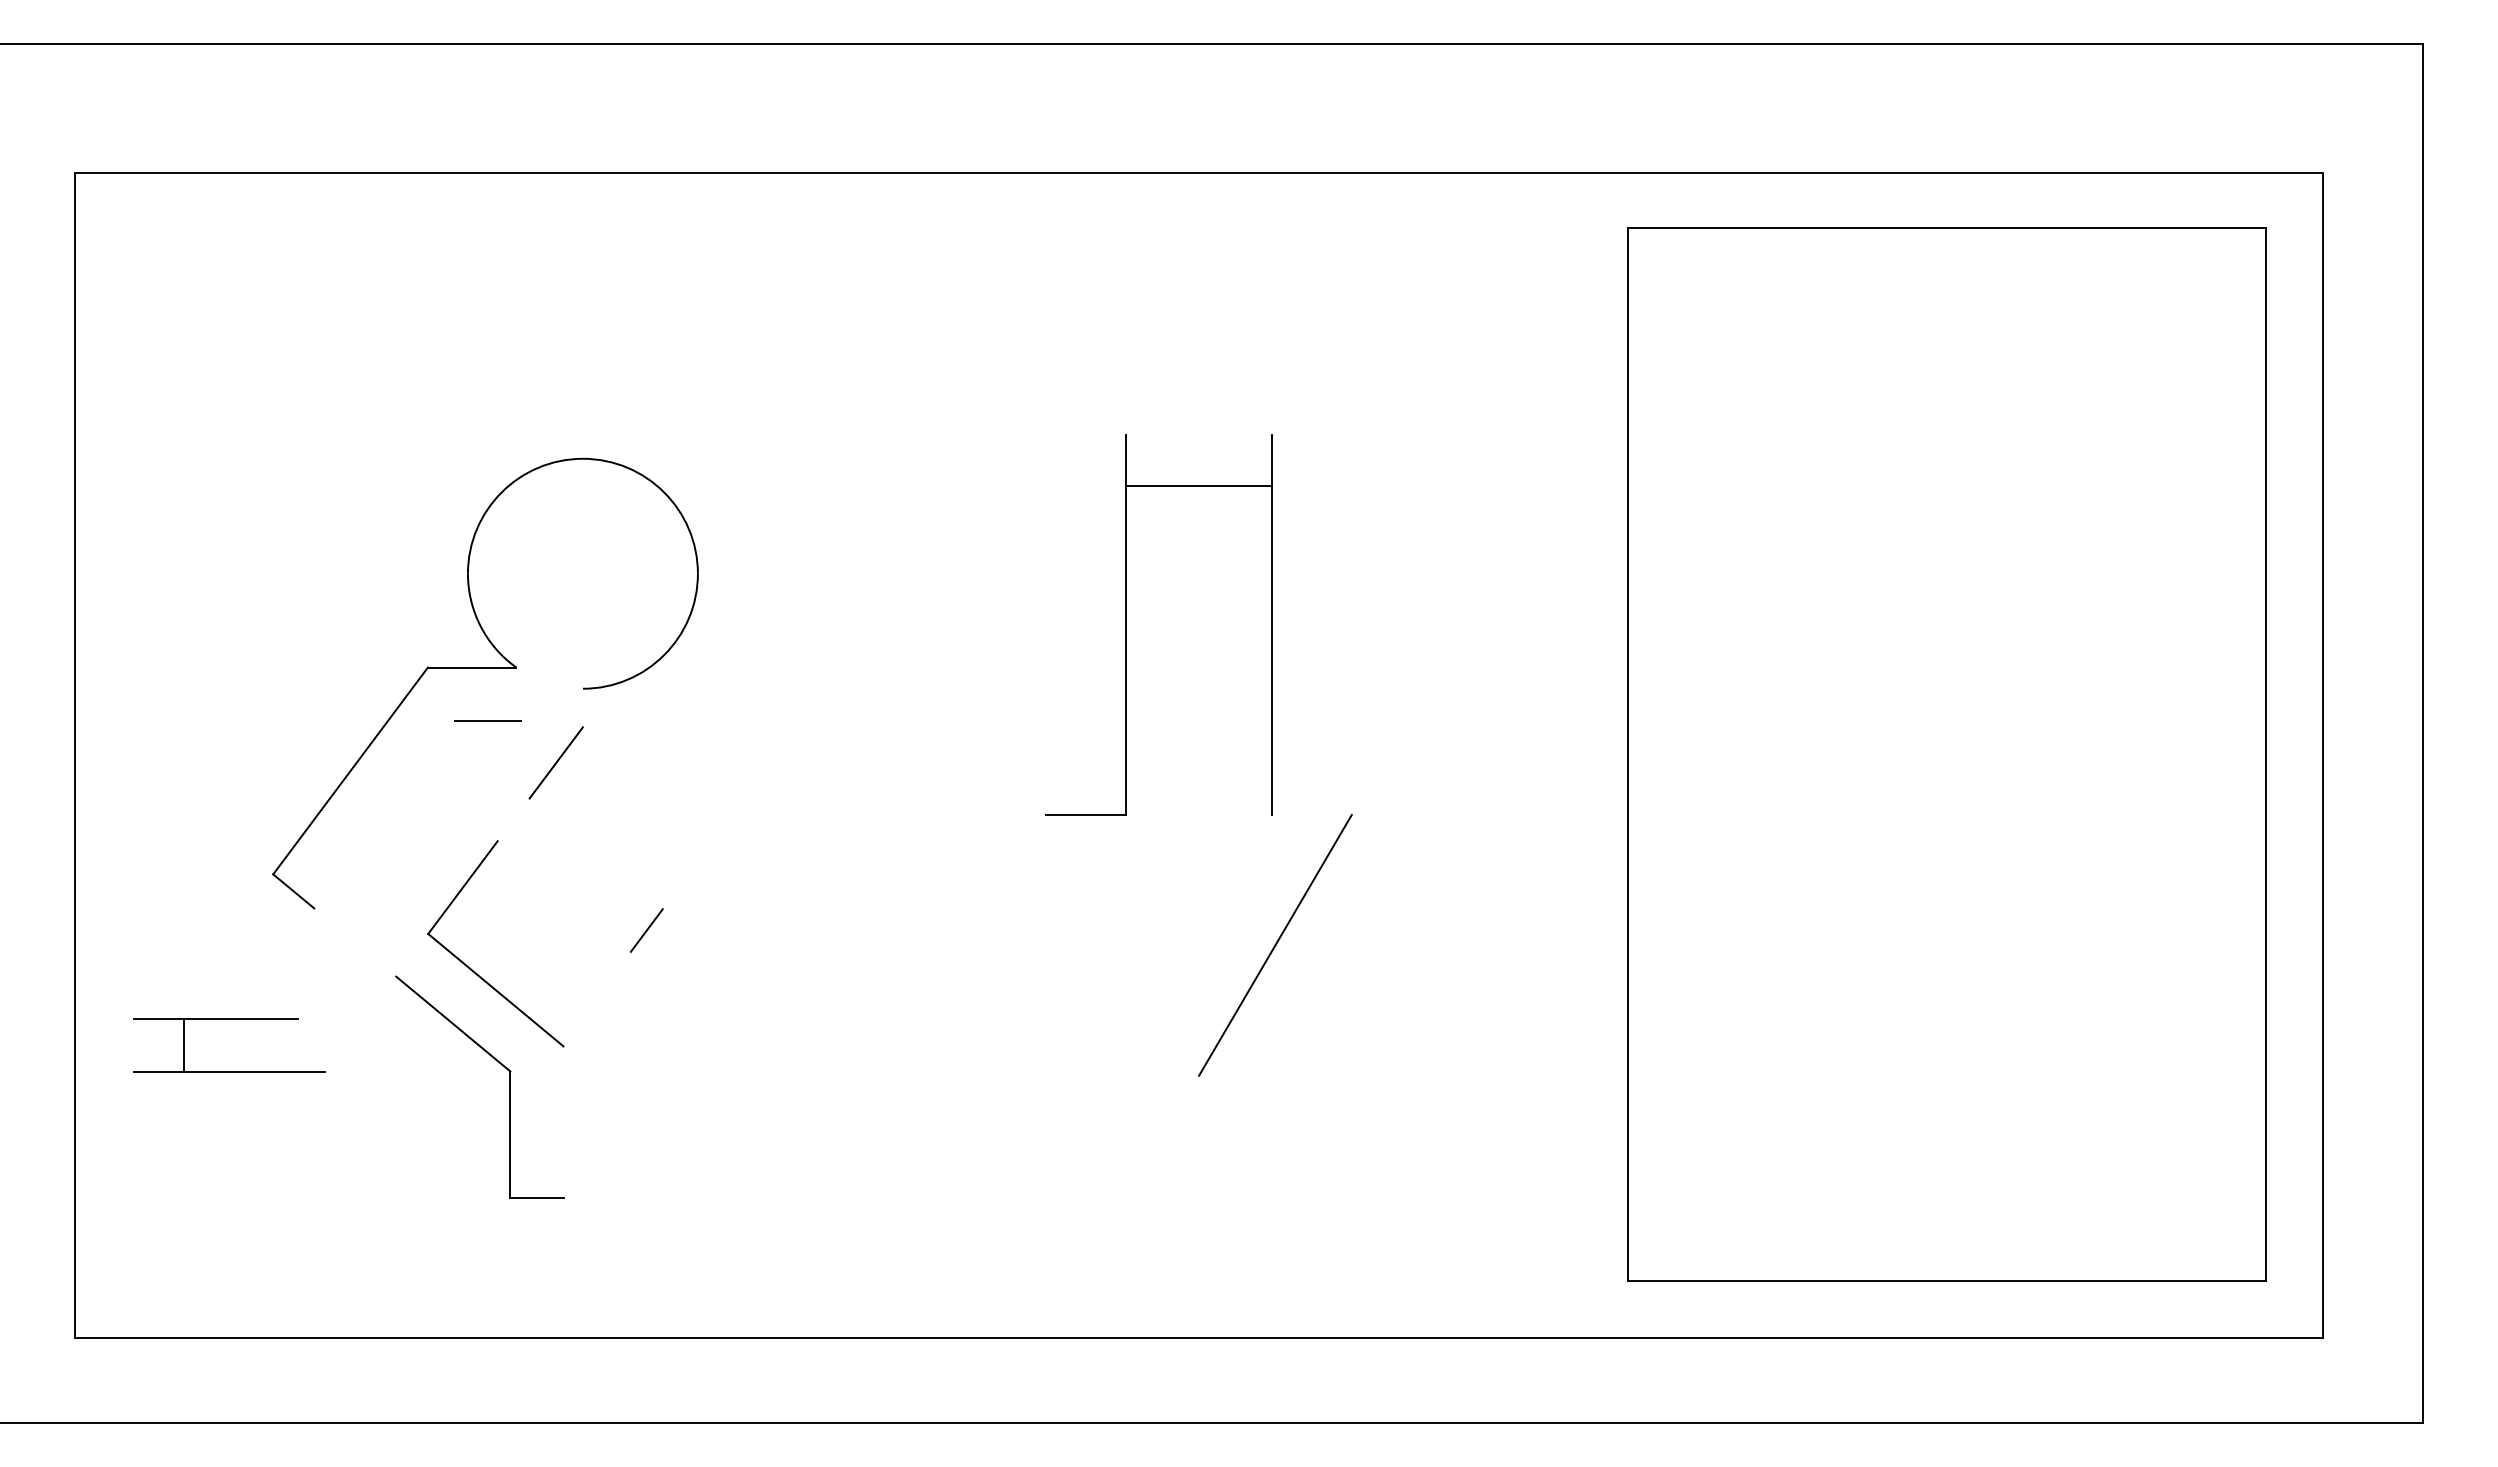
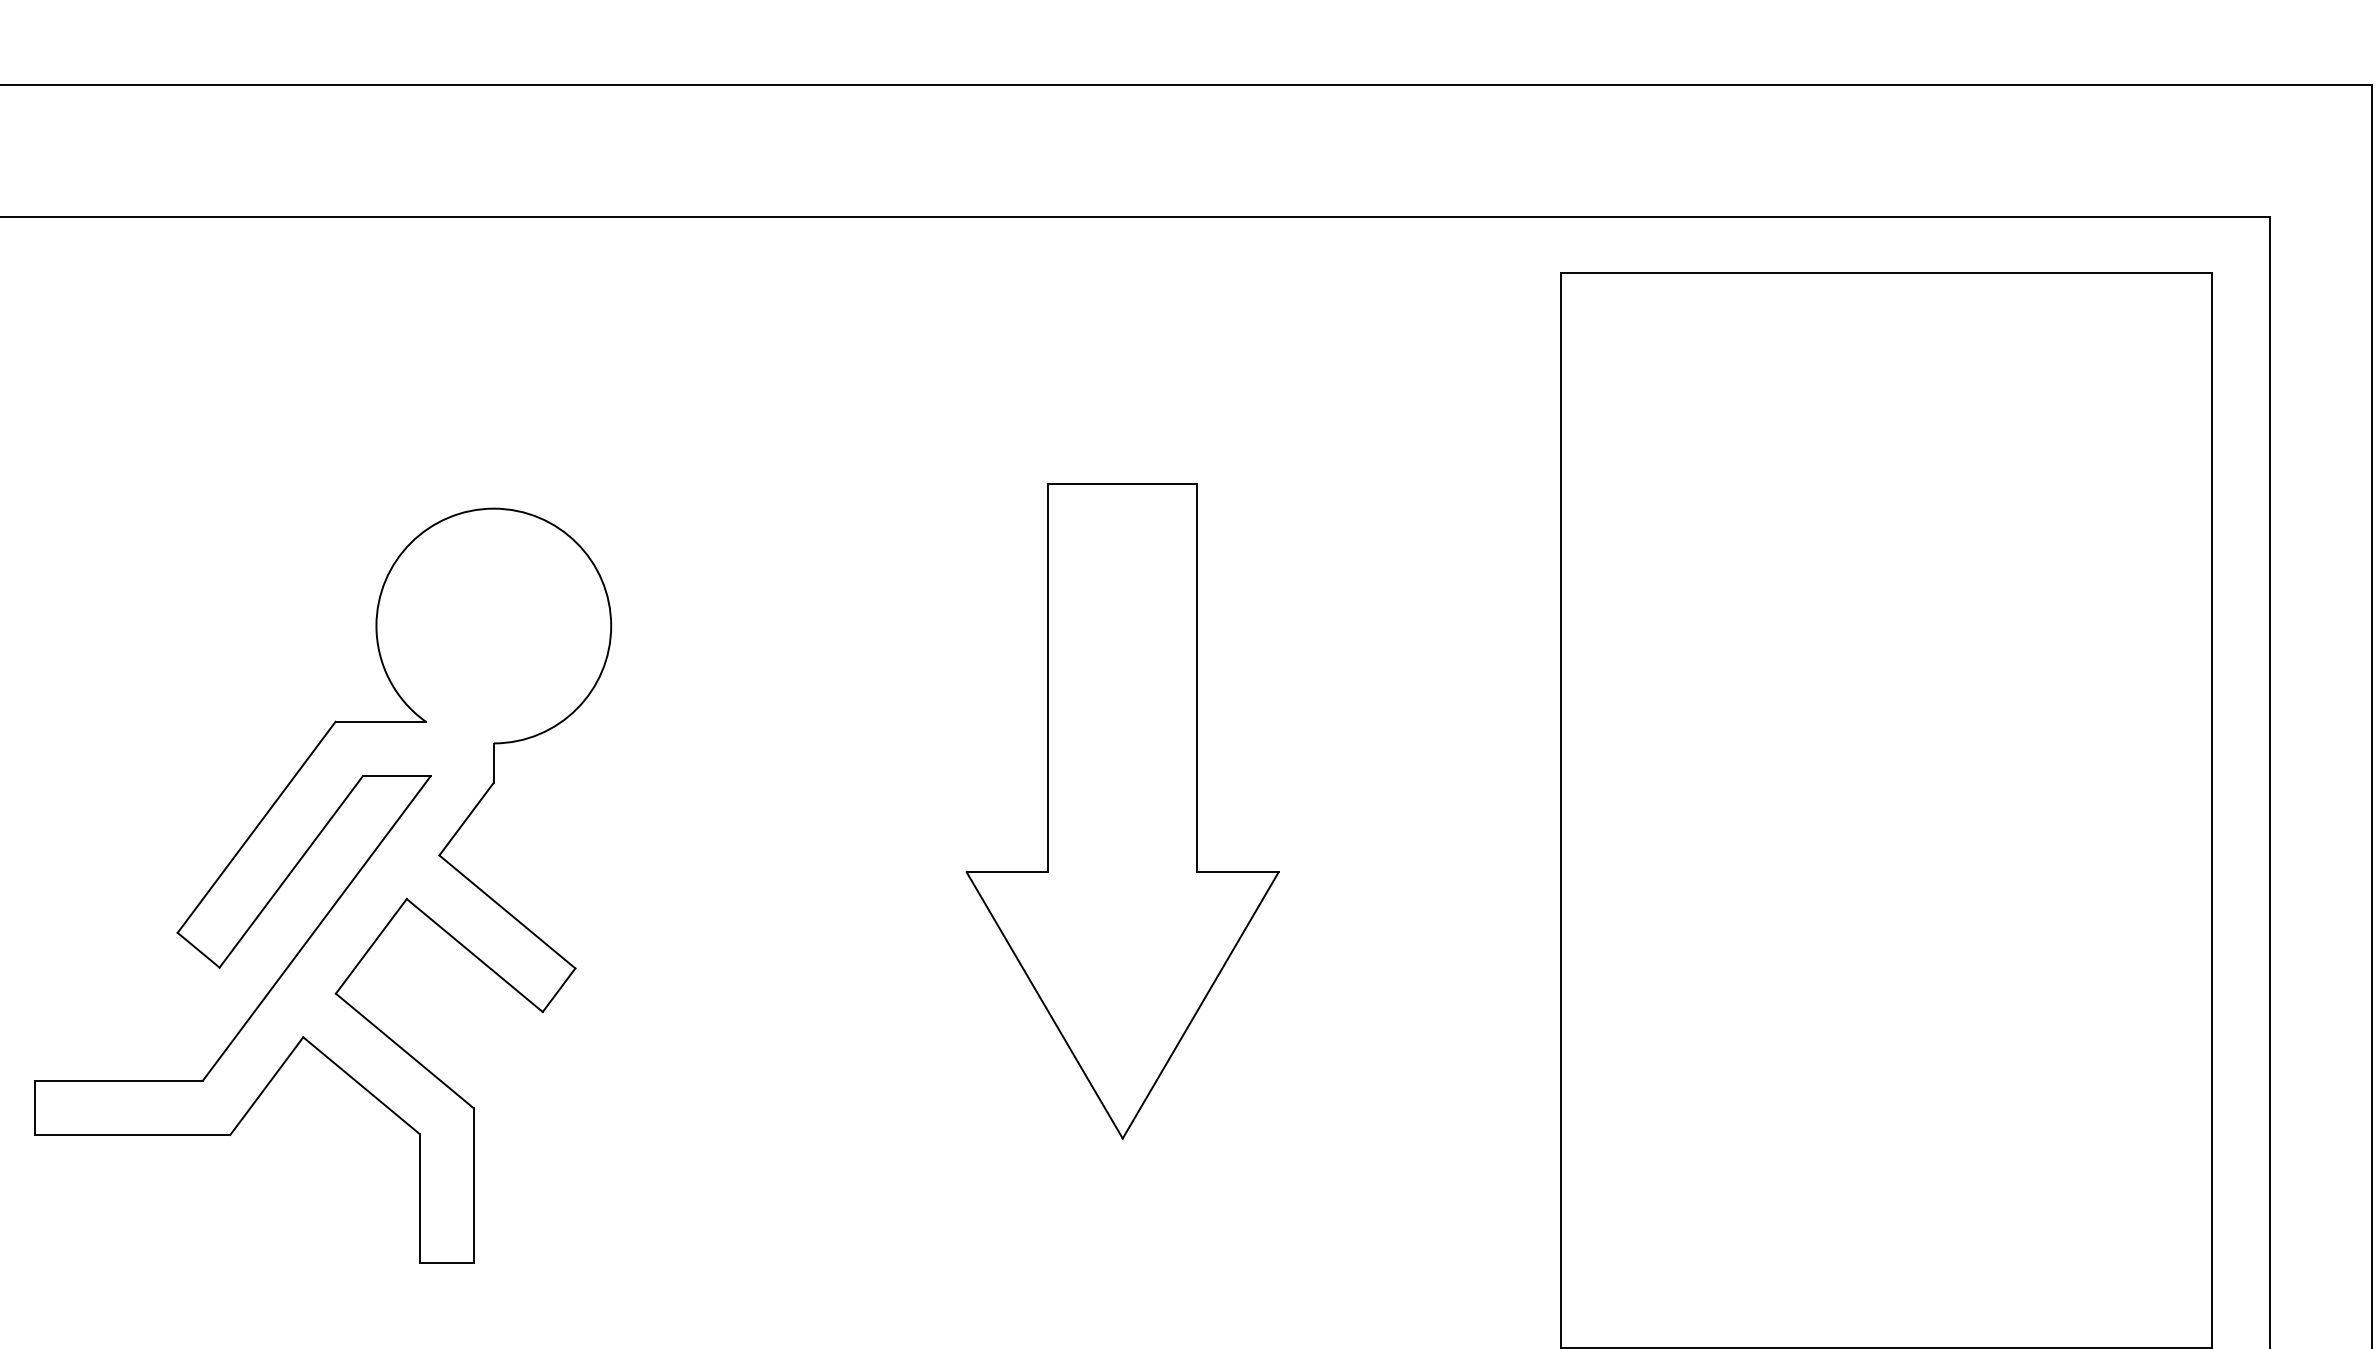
line: (1198, 486) -> (1122, 484), moved
line: (582, 707) -> (493, 762), added
line: (384, 814) -> (291, 871), added
line: (1311, 814) -> (1237, 871), added
line: (595, 853) -> (506, 911), added
line: (409, 869) -> (316, 927), added
line: (563, 896) -> (473, 955), added
line: (1122, 944) -> (1044, 1004), added
line: (360, 1024) -> (266, 1086), added
line: (183, 1045) -> (35, 1107), moved
line: (563, 1121) -> (473, 1185), added

